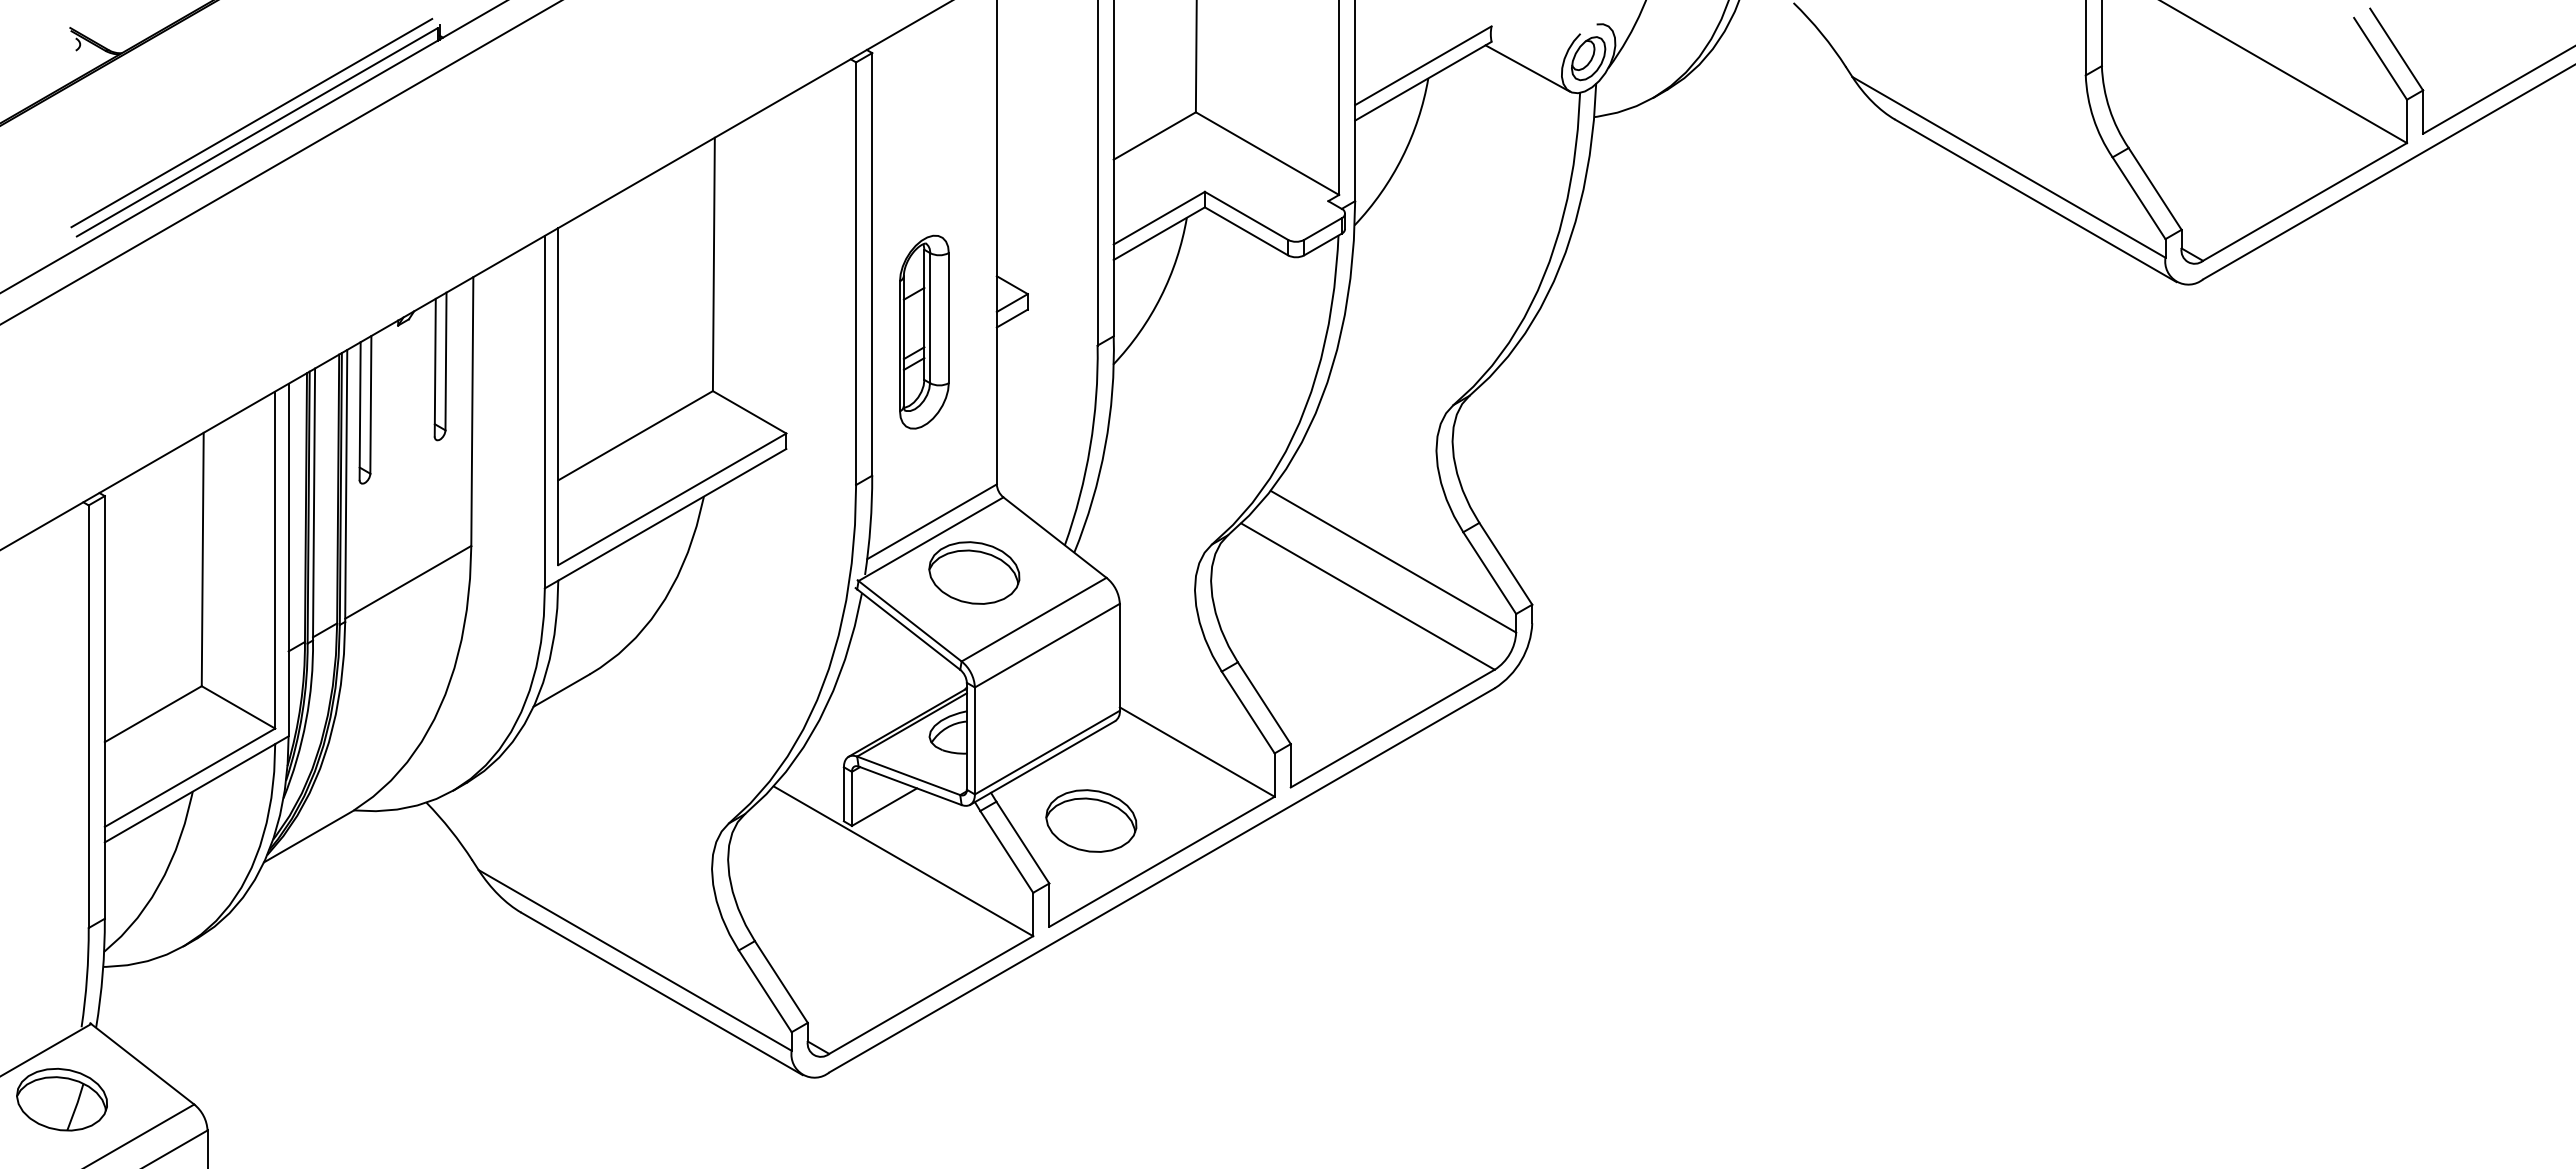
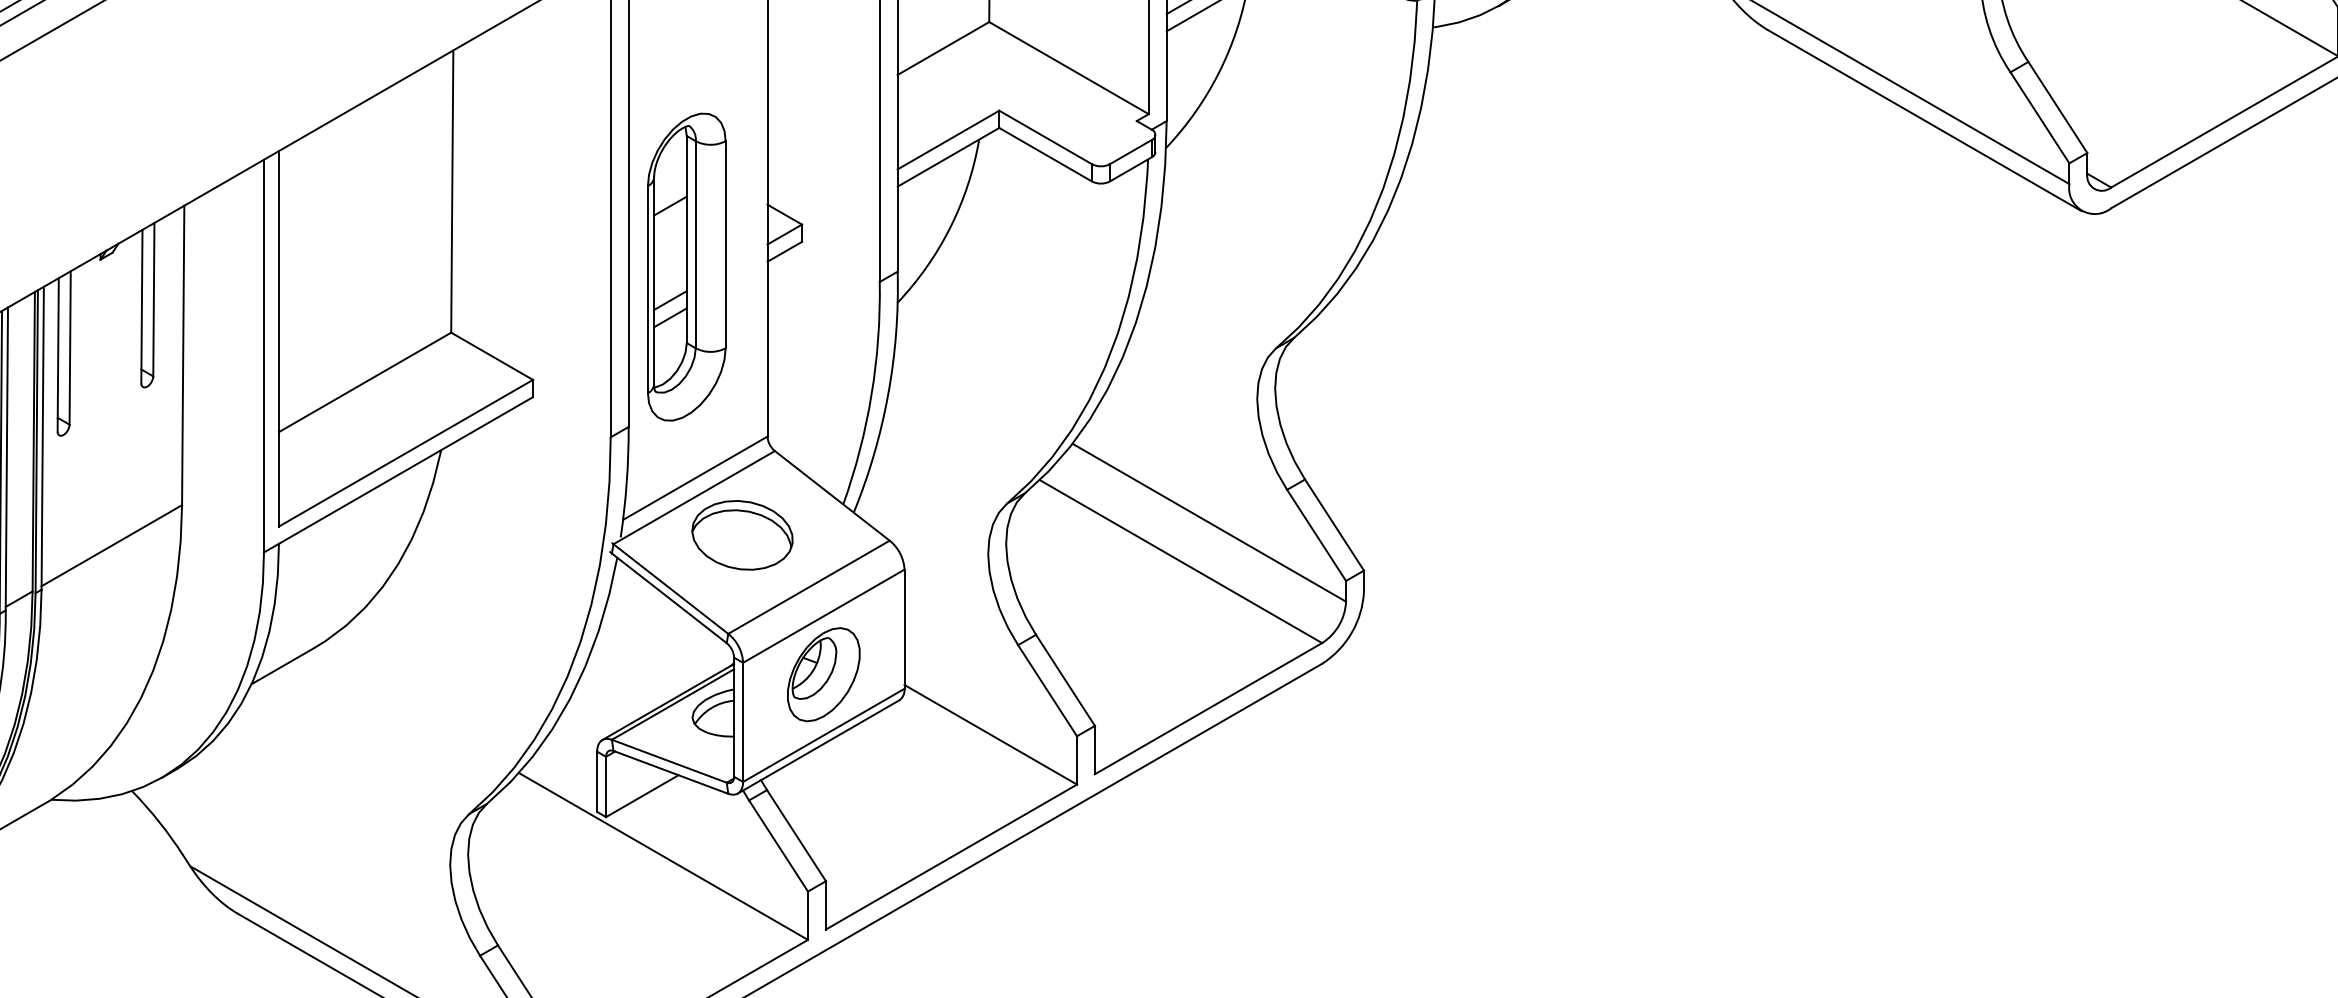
part: (924, 331) -> (686, 266), size x1.43
part: (1047, 697) -> (823, 673), added
part: (1091, 820) -> (872, 811), removed

